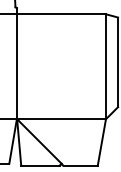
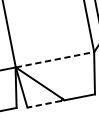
line: (62, 119) -> (55, 59), solid -> dashed
line: (39, 165) -> (43, 104), solid -> dashed

